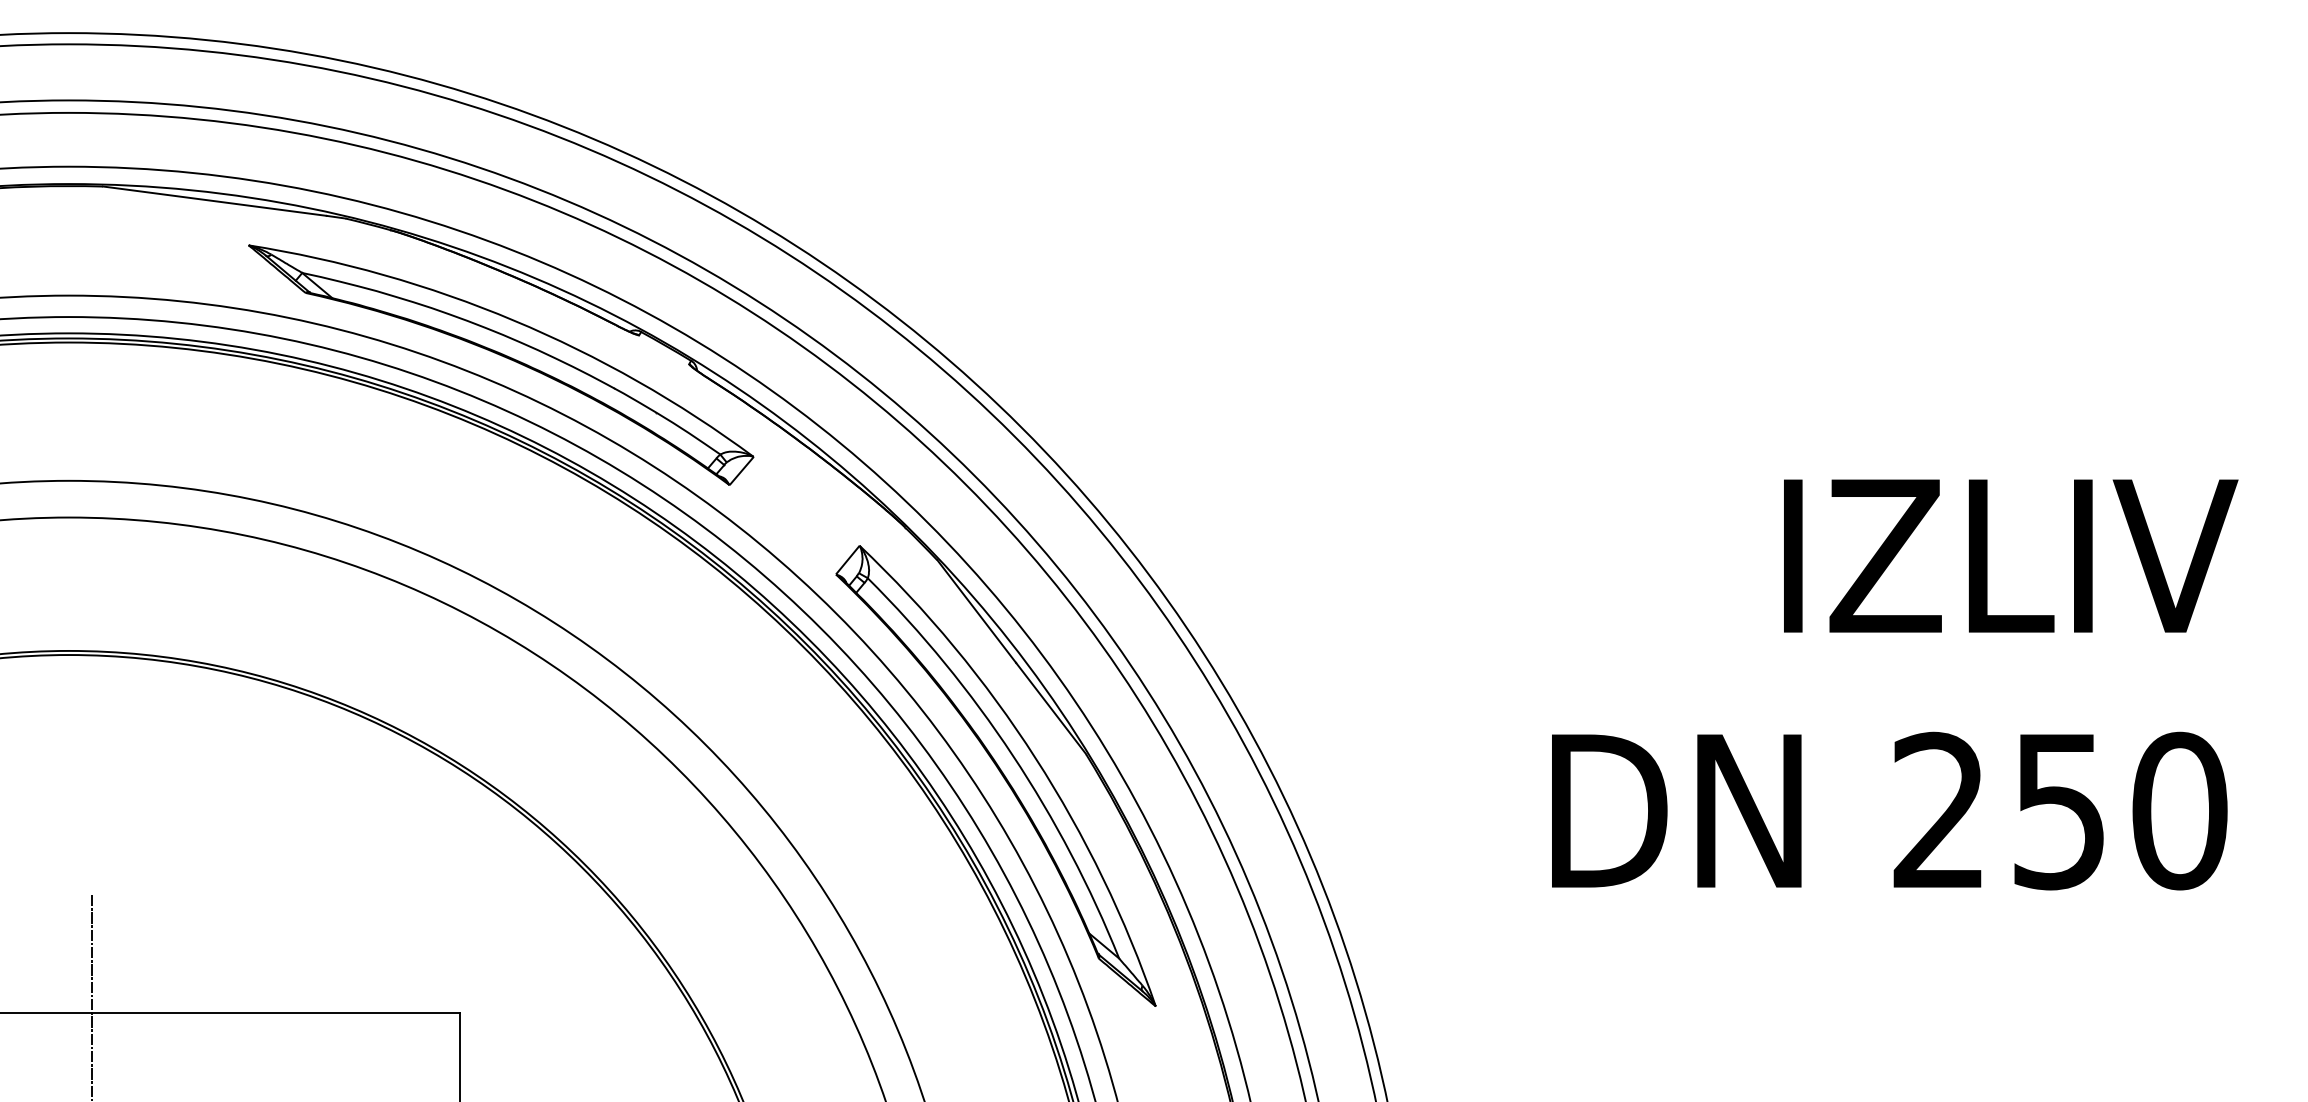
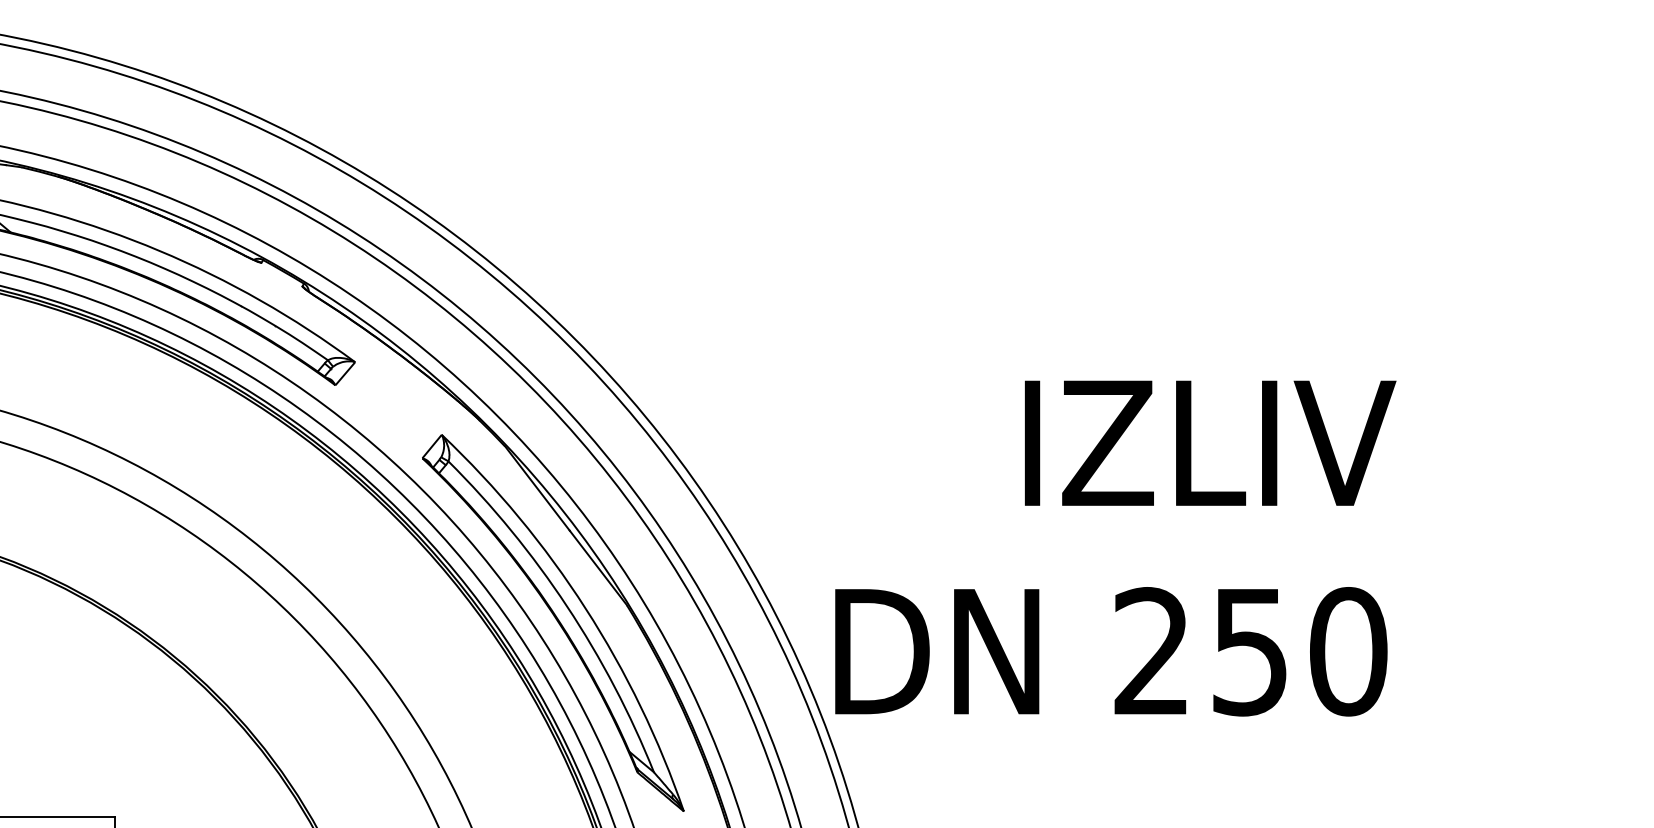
text: (1895, 684) -> (1116, 548), moved

